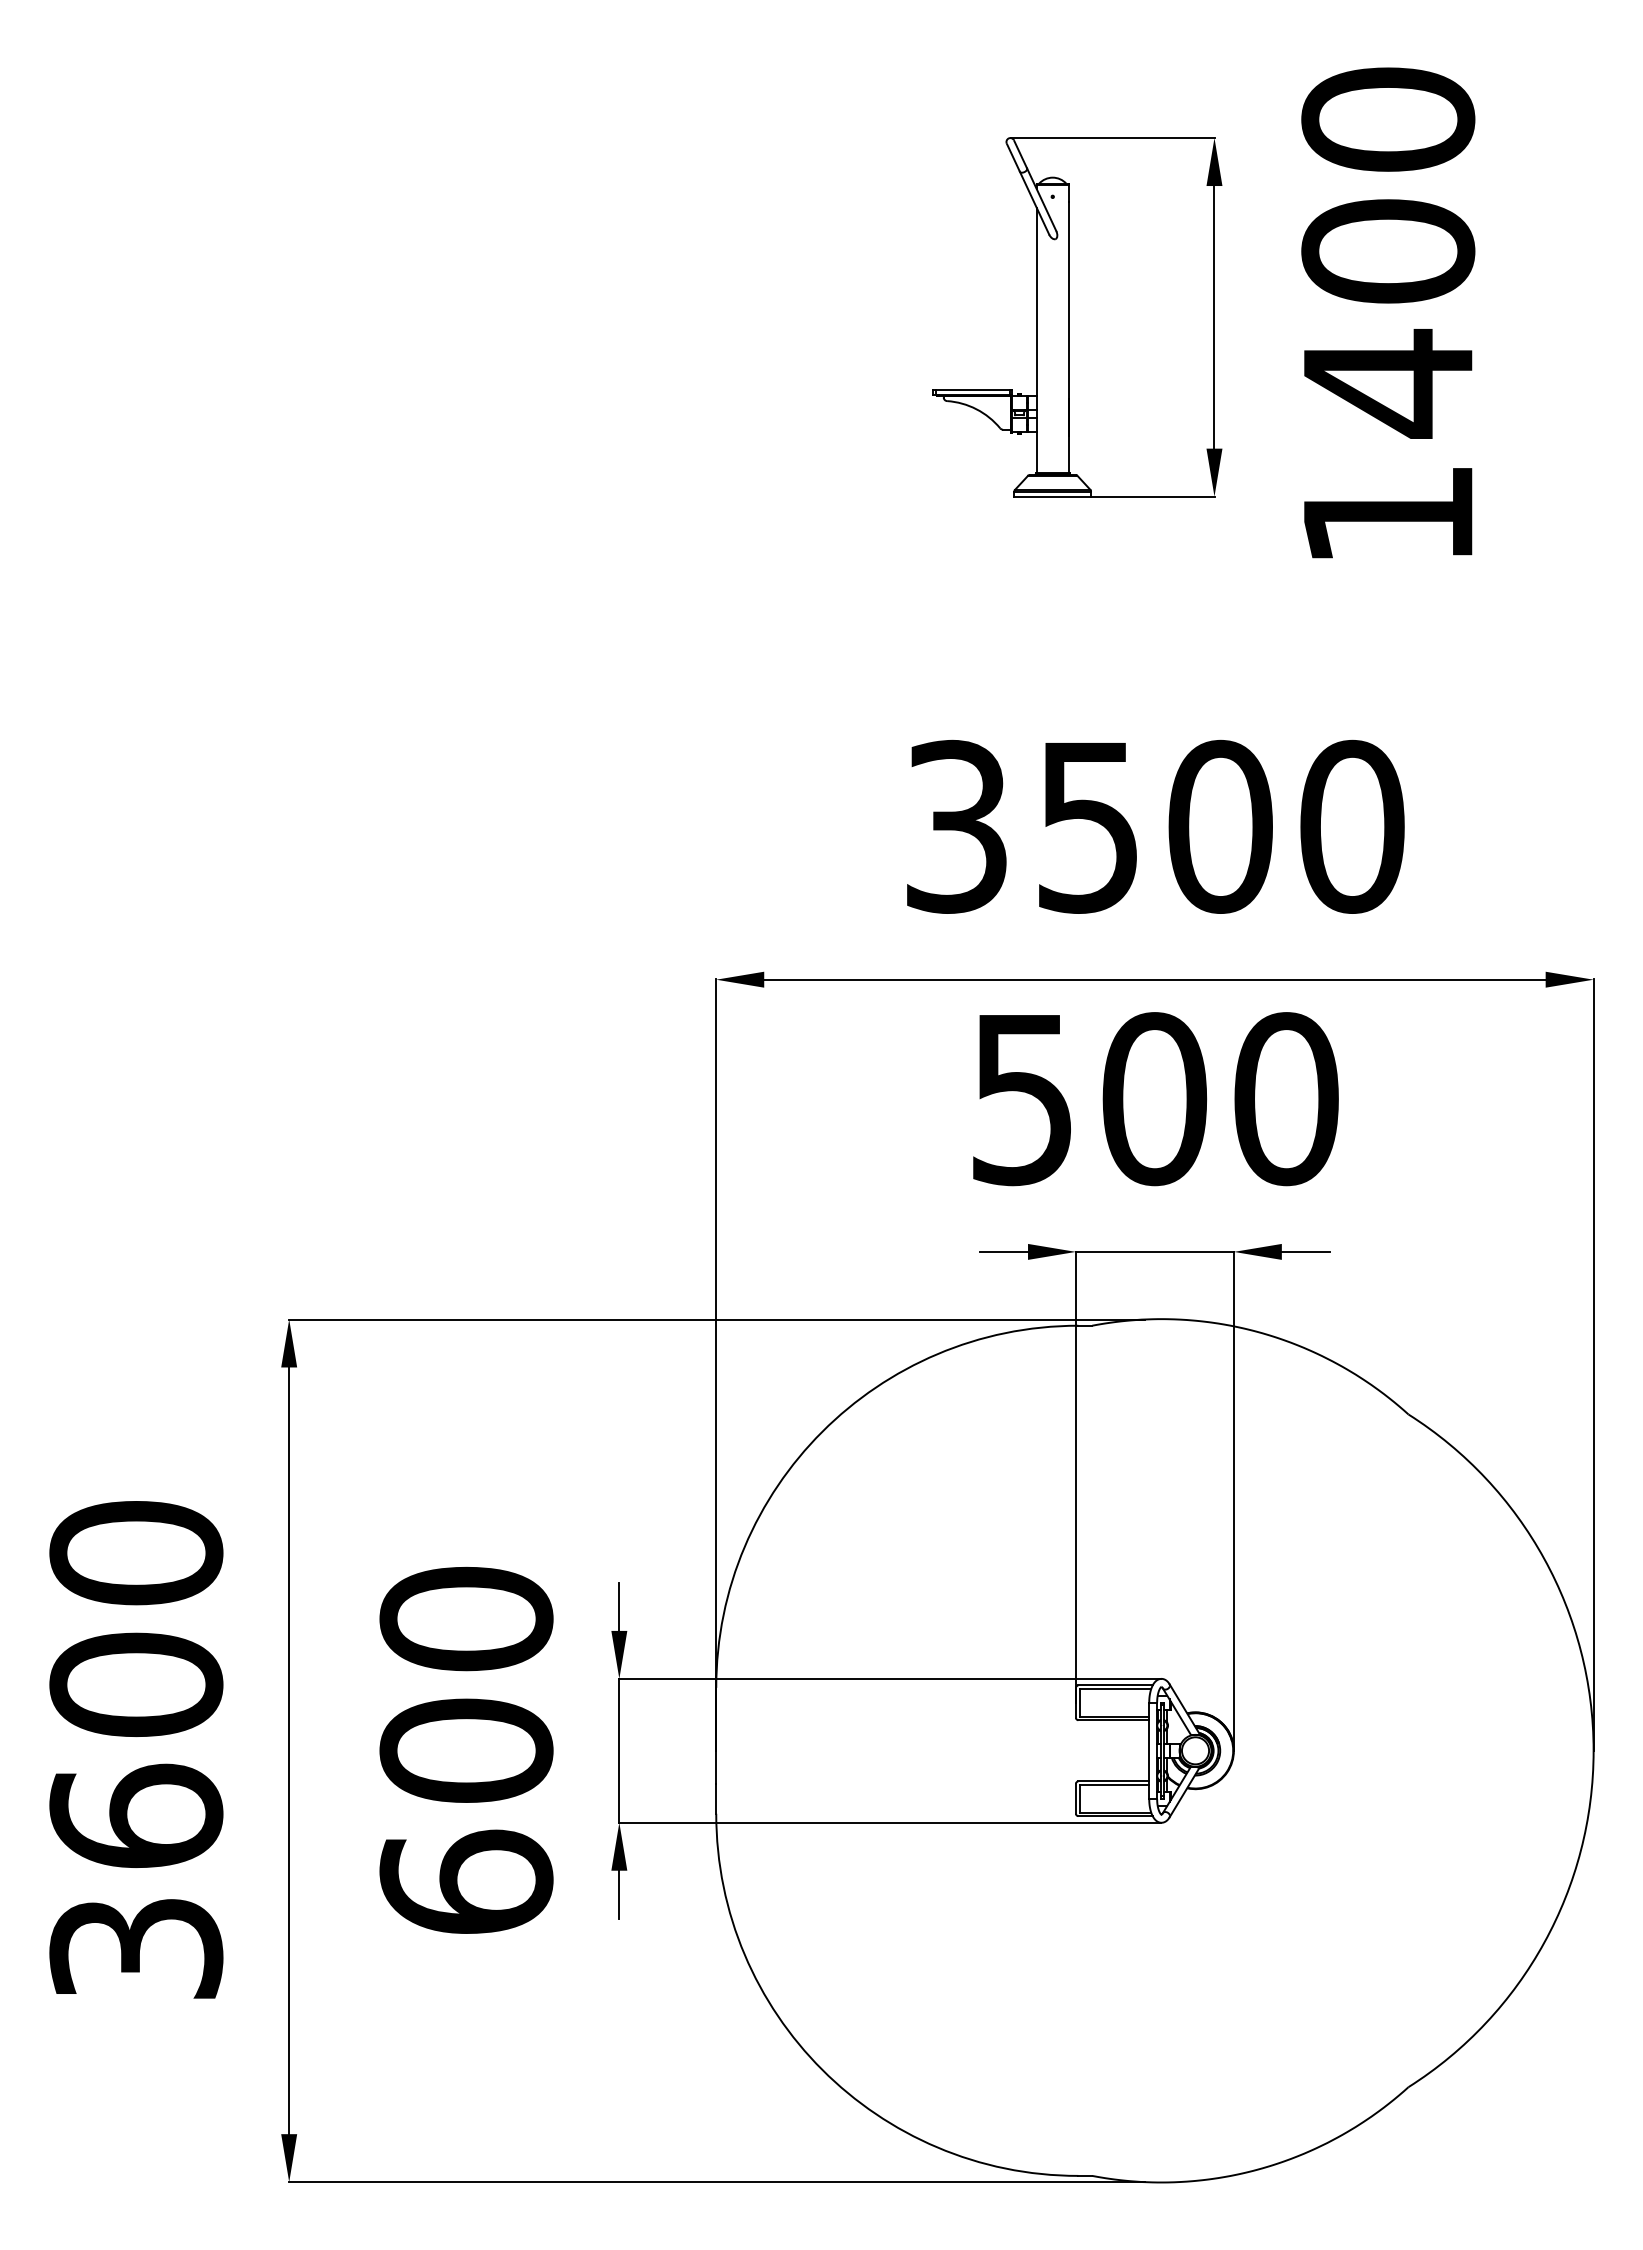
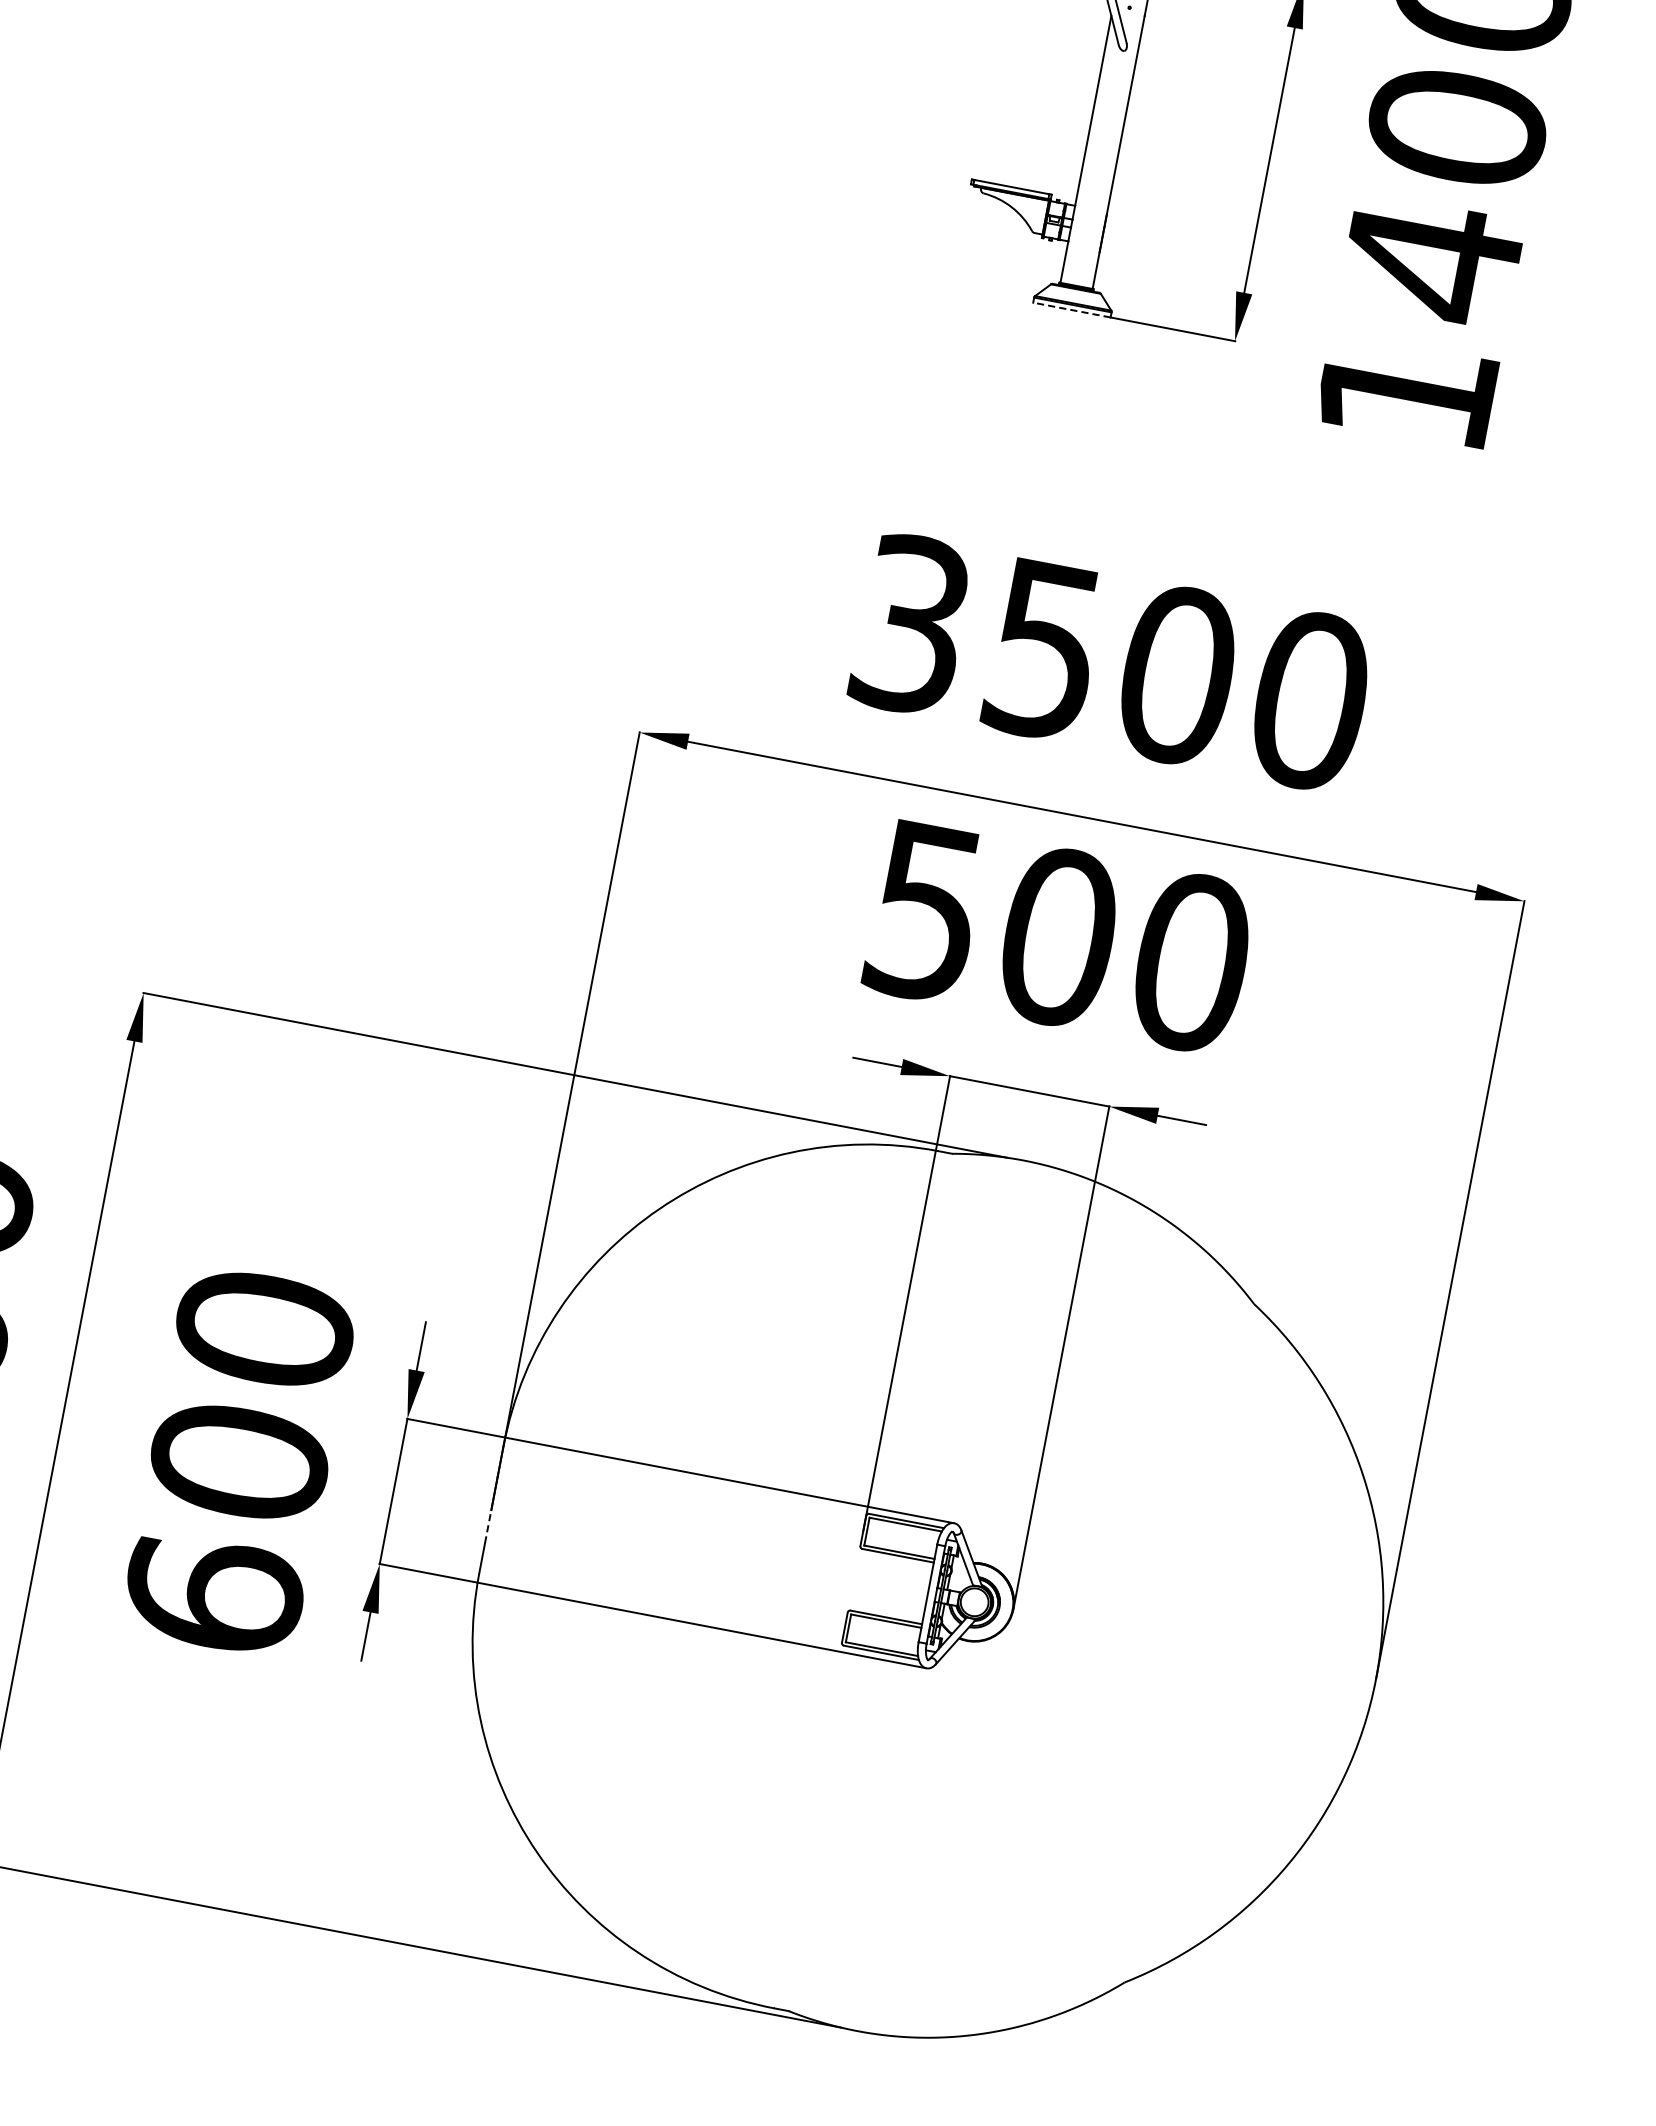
line: (1052, 496) -> (1071, 309), solid -> dashed
line: (716, 1766) -> (488, 1525), solid -> dashed

